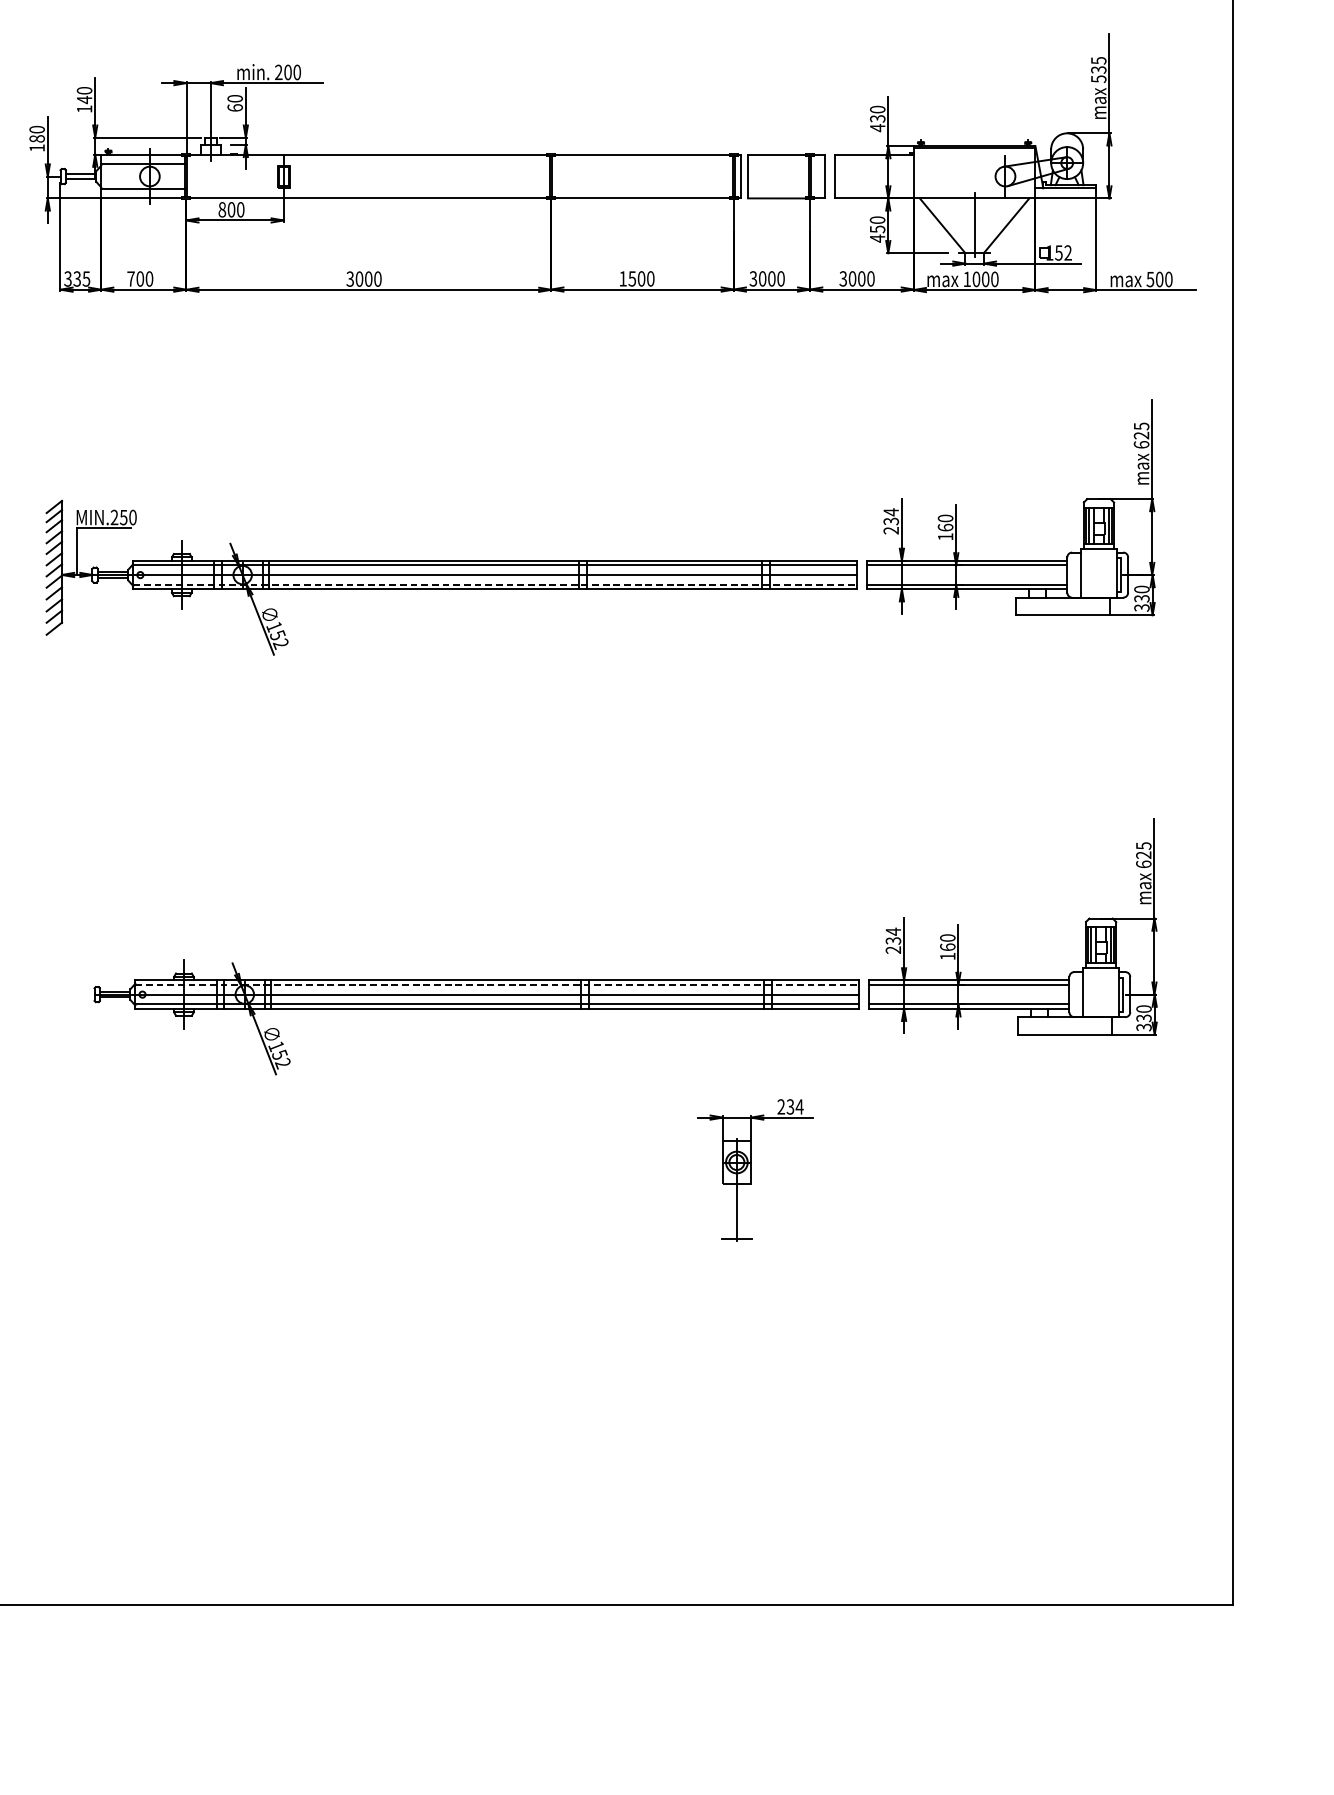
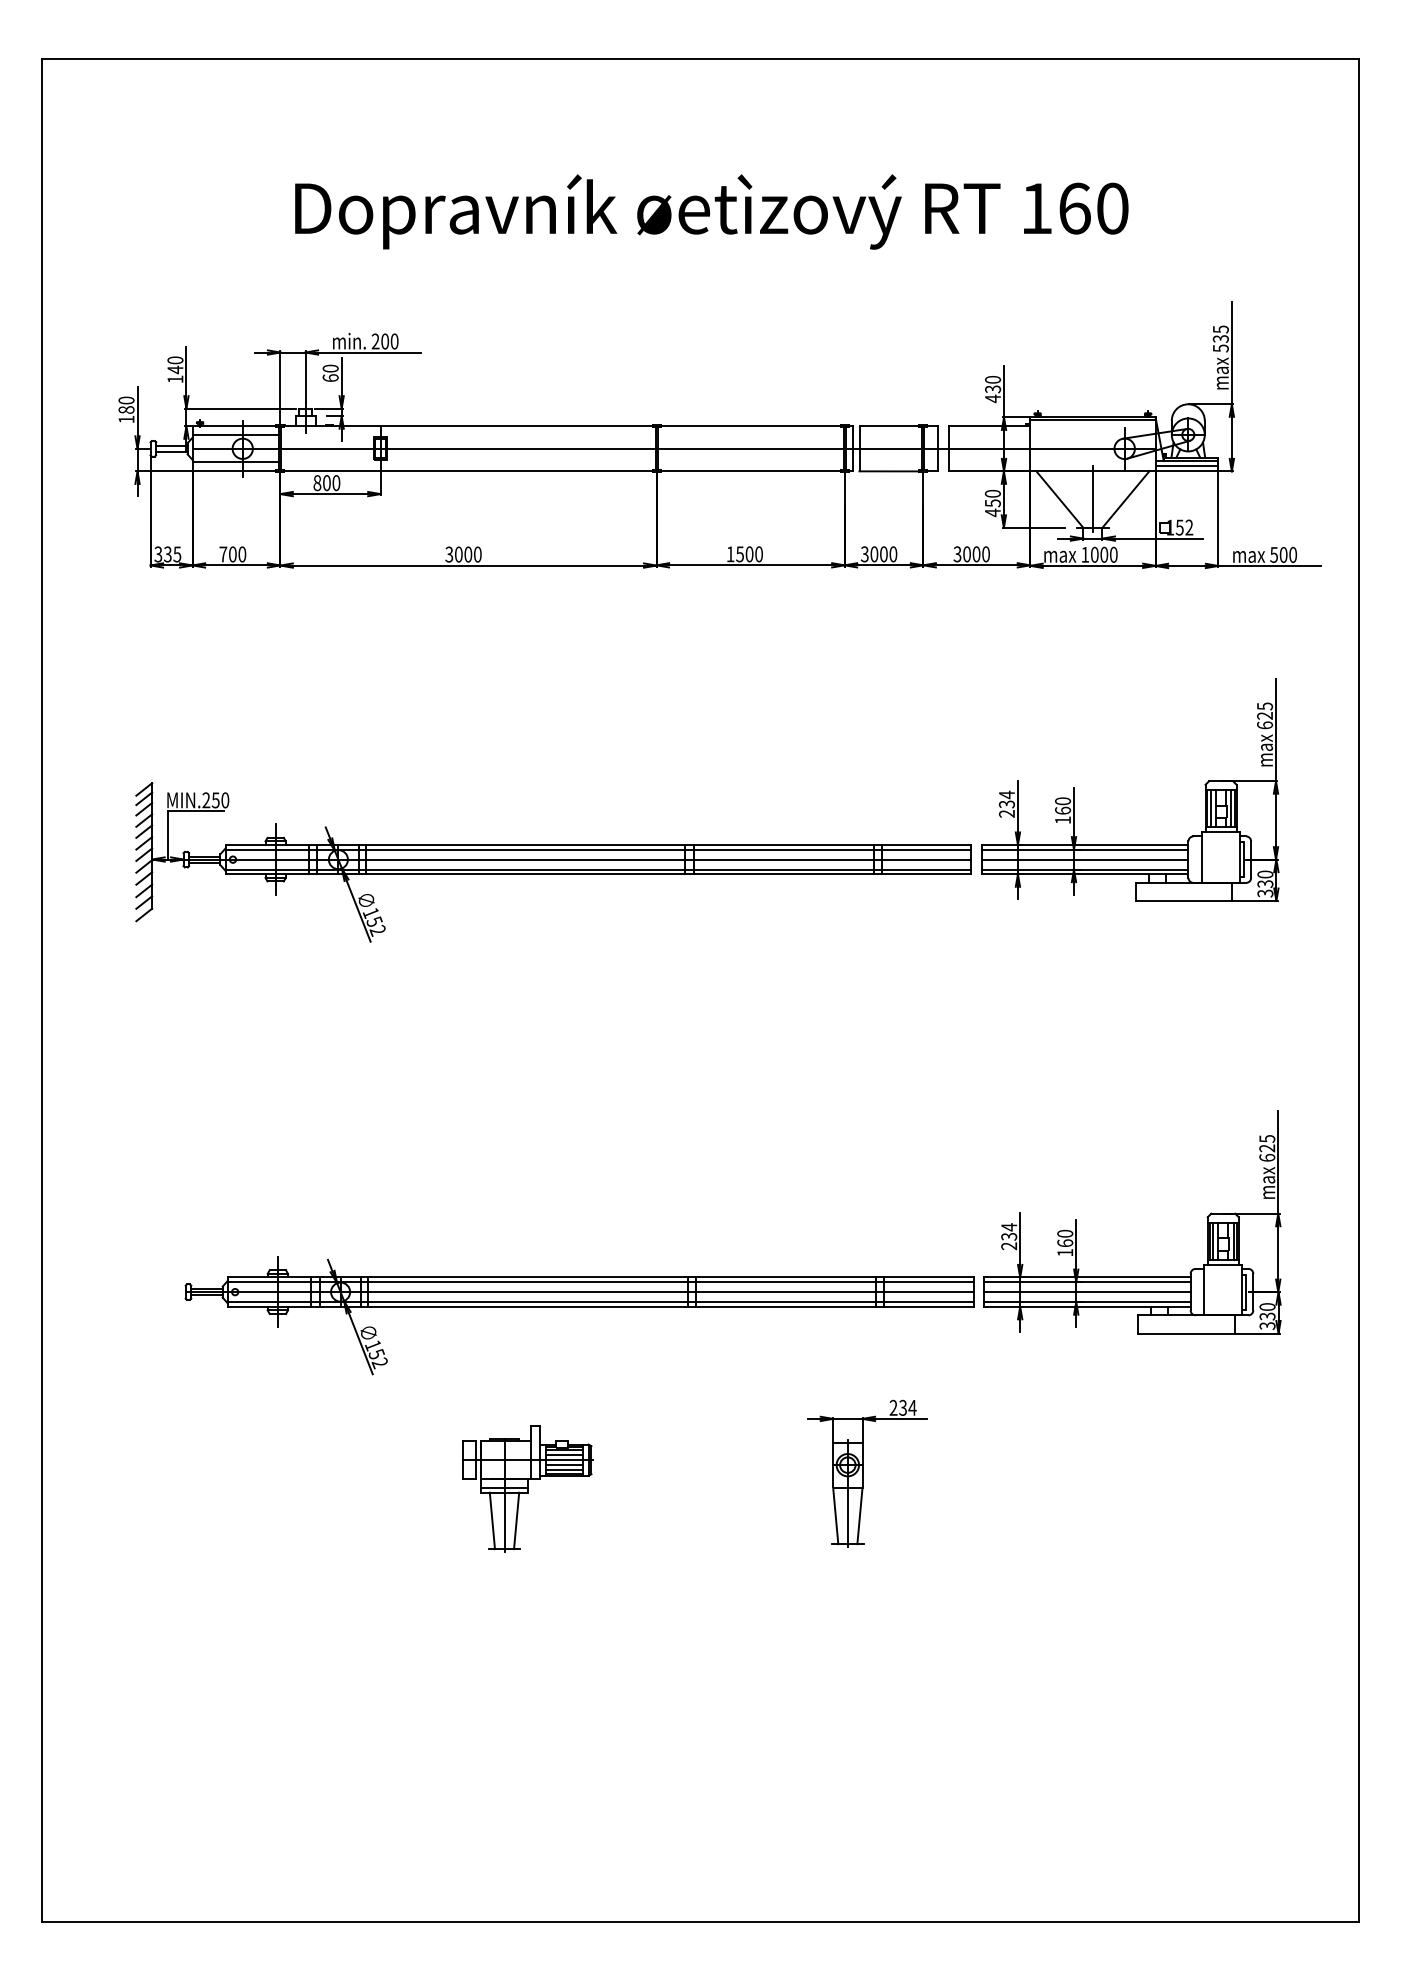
line: (567, 176) -> (673, 448), added
line: (1065, 193) -> (1186, 466), added
line: (966, 574) -> (1084, 859), added
line: (495, 584) -> (598, 869), dashed -> solid
line: (496, 985) -> (600, 1282), dashed -> solid
line: (968, 994) -> (1086, 1292), added
part: (426, 1185) -> (527, 1488), added
line: (724, 1211) -> (835, 1515), added
line: (748, 1211) -> (859, 1515), added

